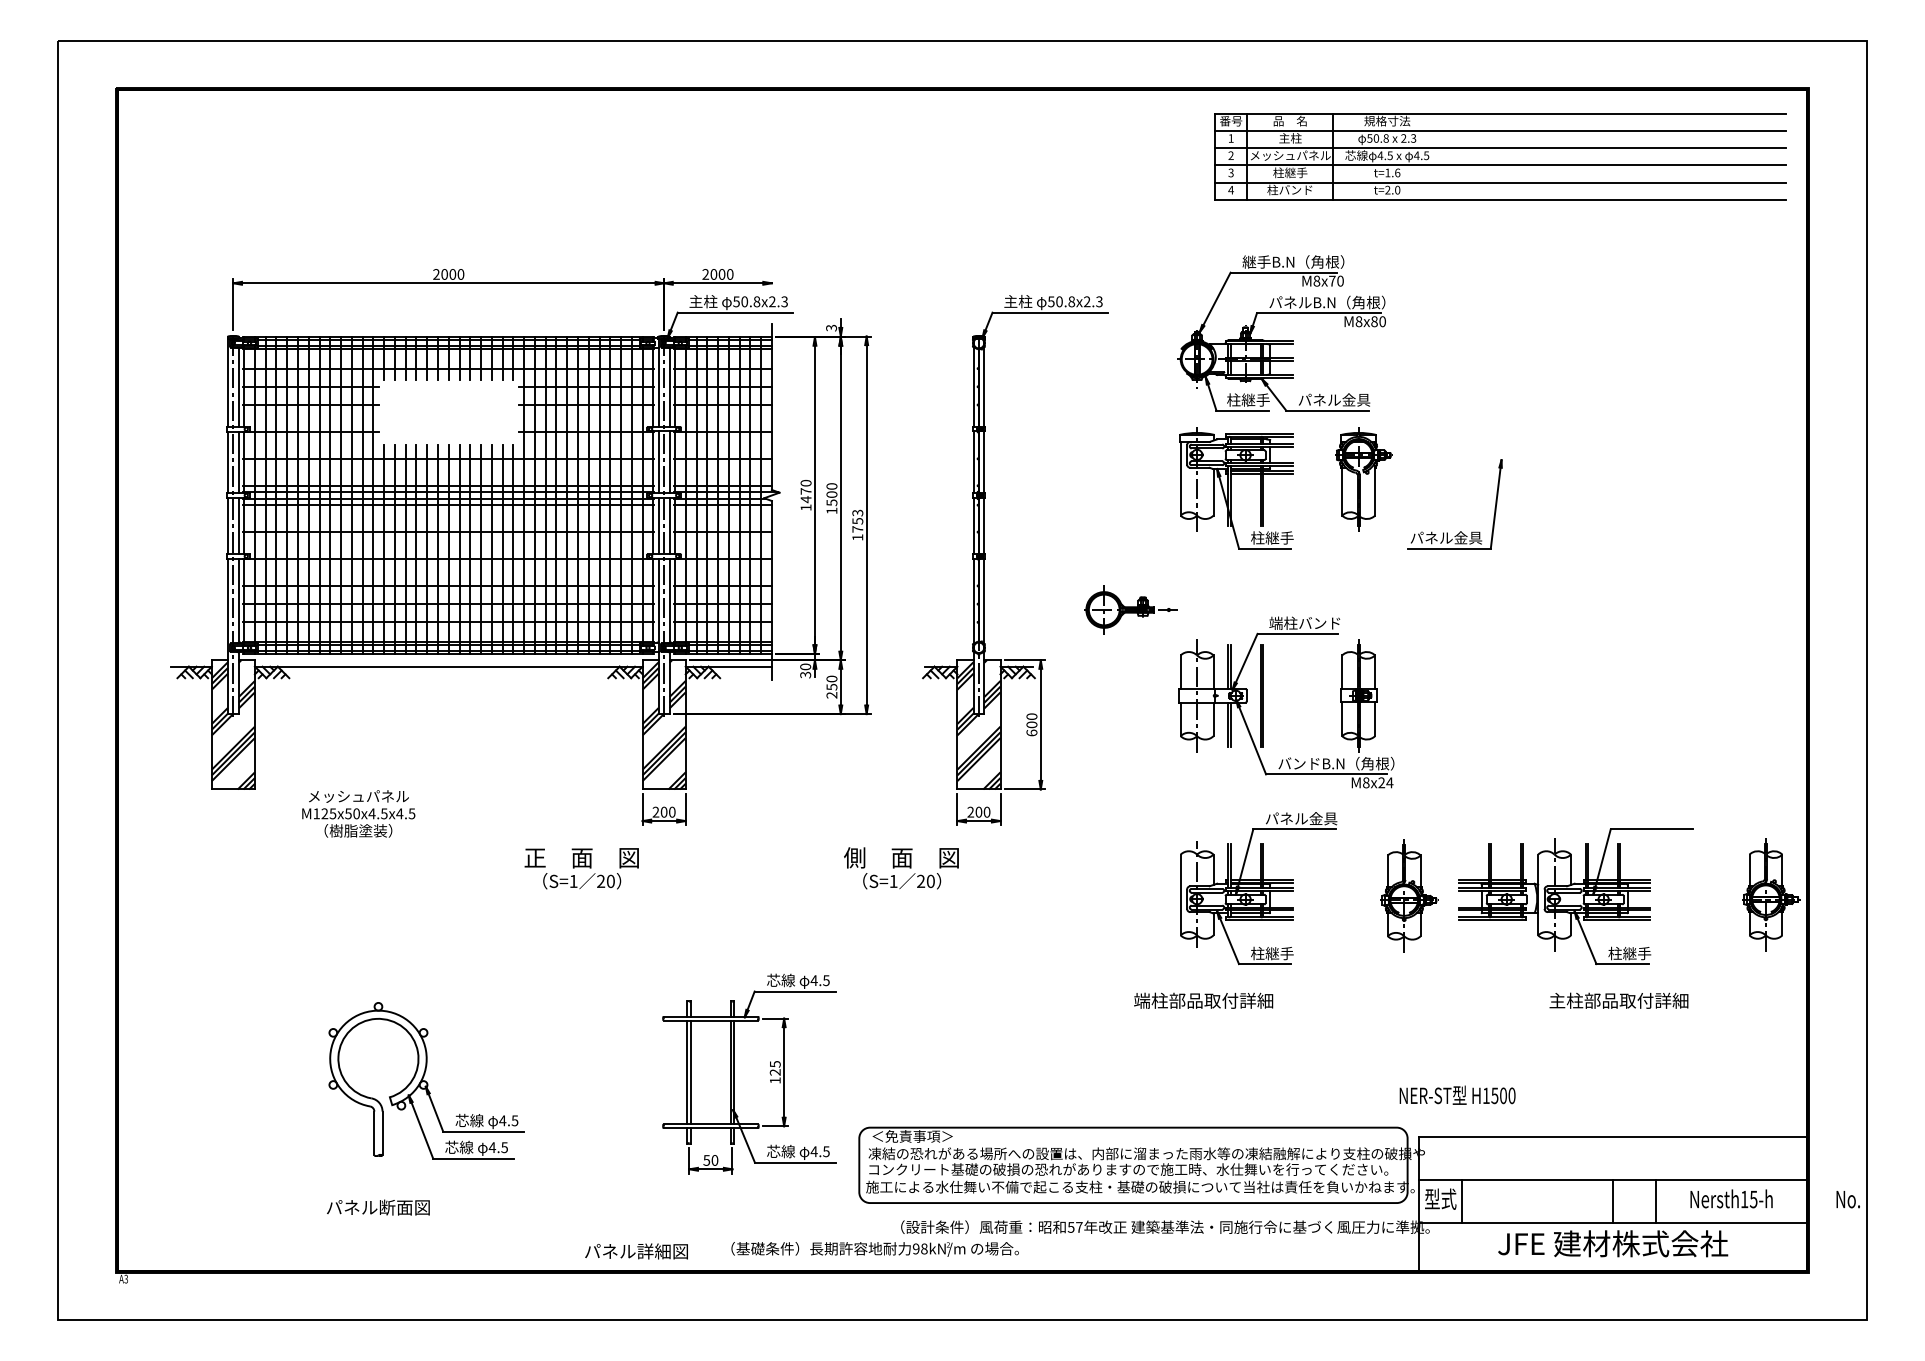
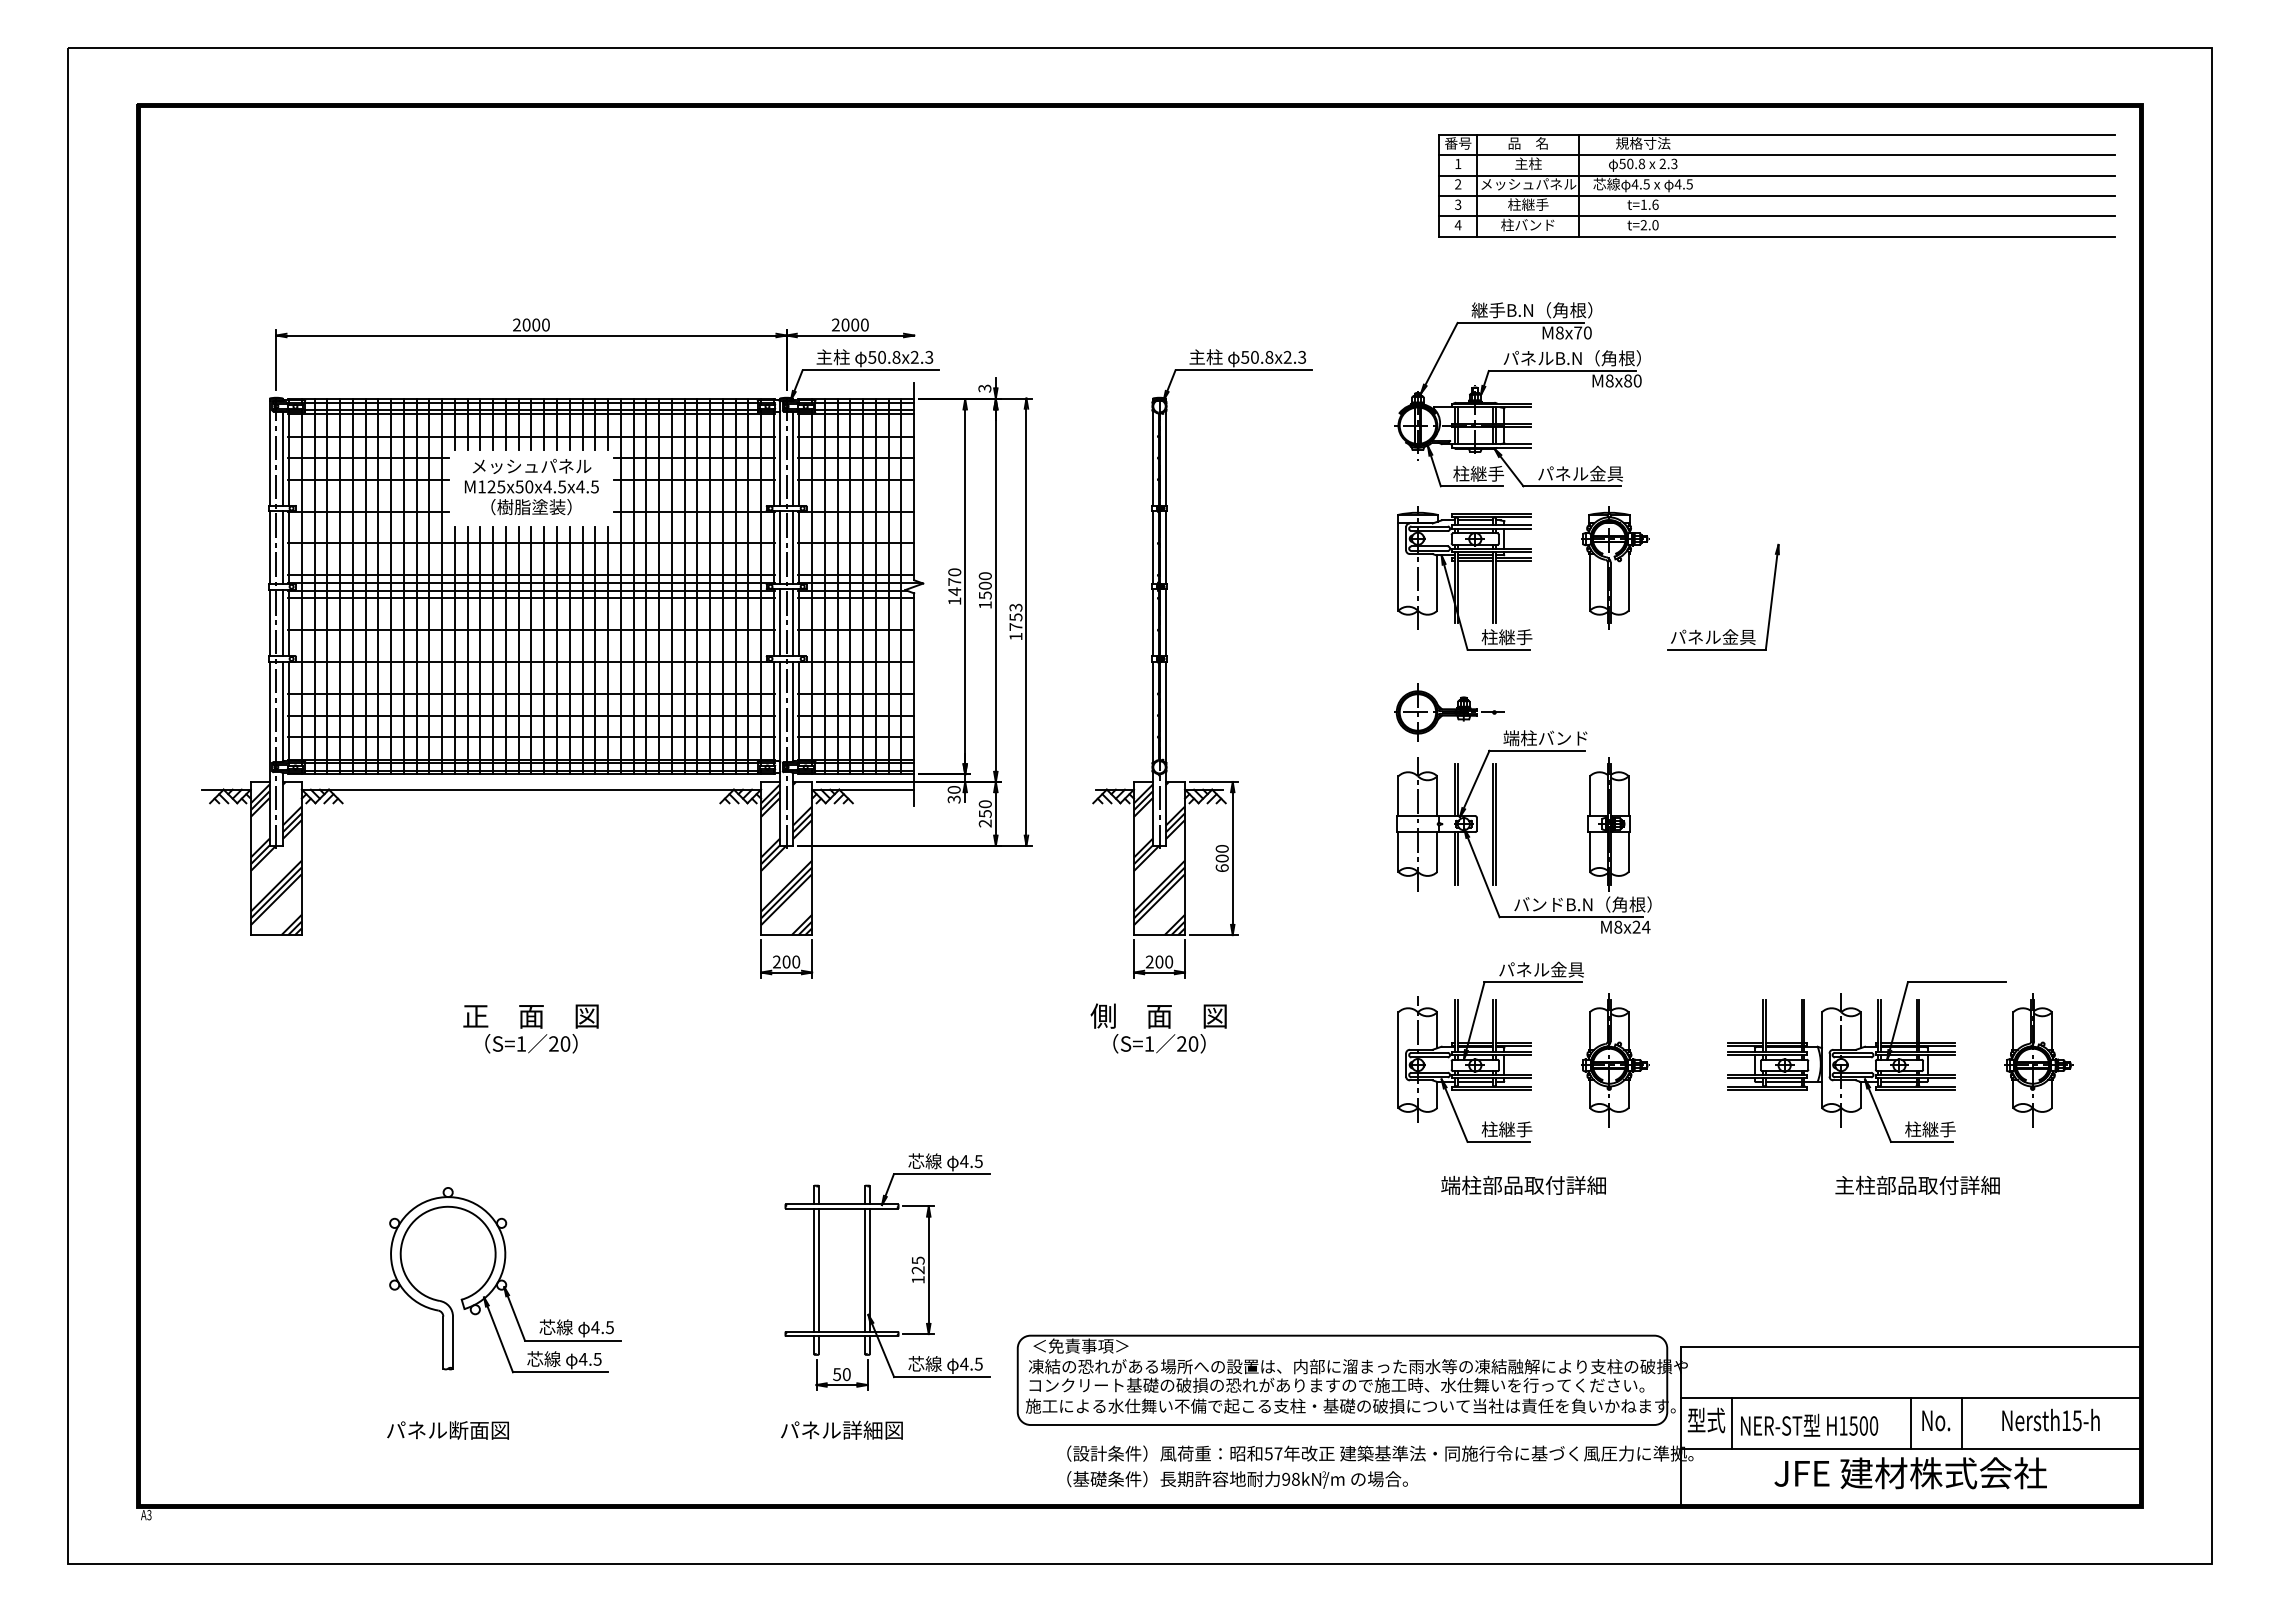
part: (1130, 610) -> (1449, 712), moved
text: (358, 814) -> (531, 487), moved
text: (581, 868) -> (530, 1028), moved
text: (901, 868) -> (1158, 1028), moved
part: (1770, 895) -> (2038, 1060), moved
part: (1409, 896) -> (1615, 1060), moved
text: (1203, 1000) -> (1523, 1184), moved
text: (1457, 1094) -> (1809, 1424), moved
text: (1848, 1199) -> (1936, 1420), moved
text: (875, 1249) -> (1237, 1479), moved
text: (636, 1250) -> (841, 1429), moved

